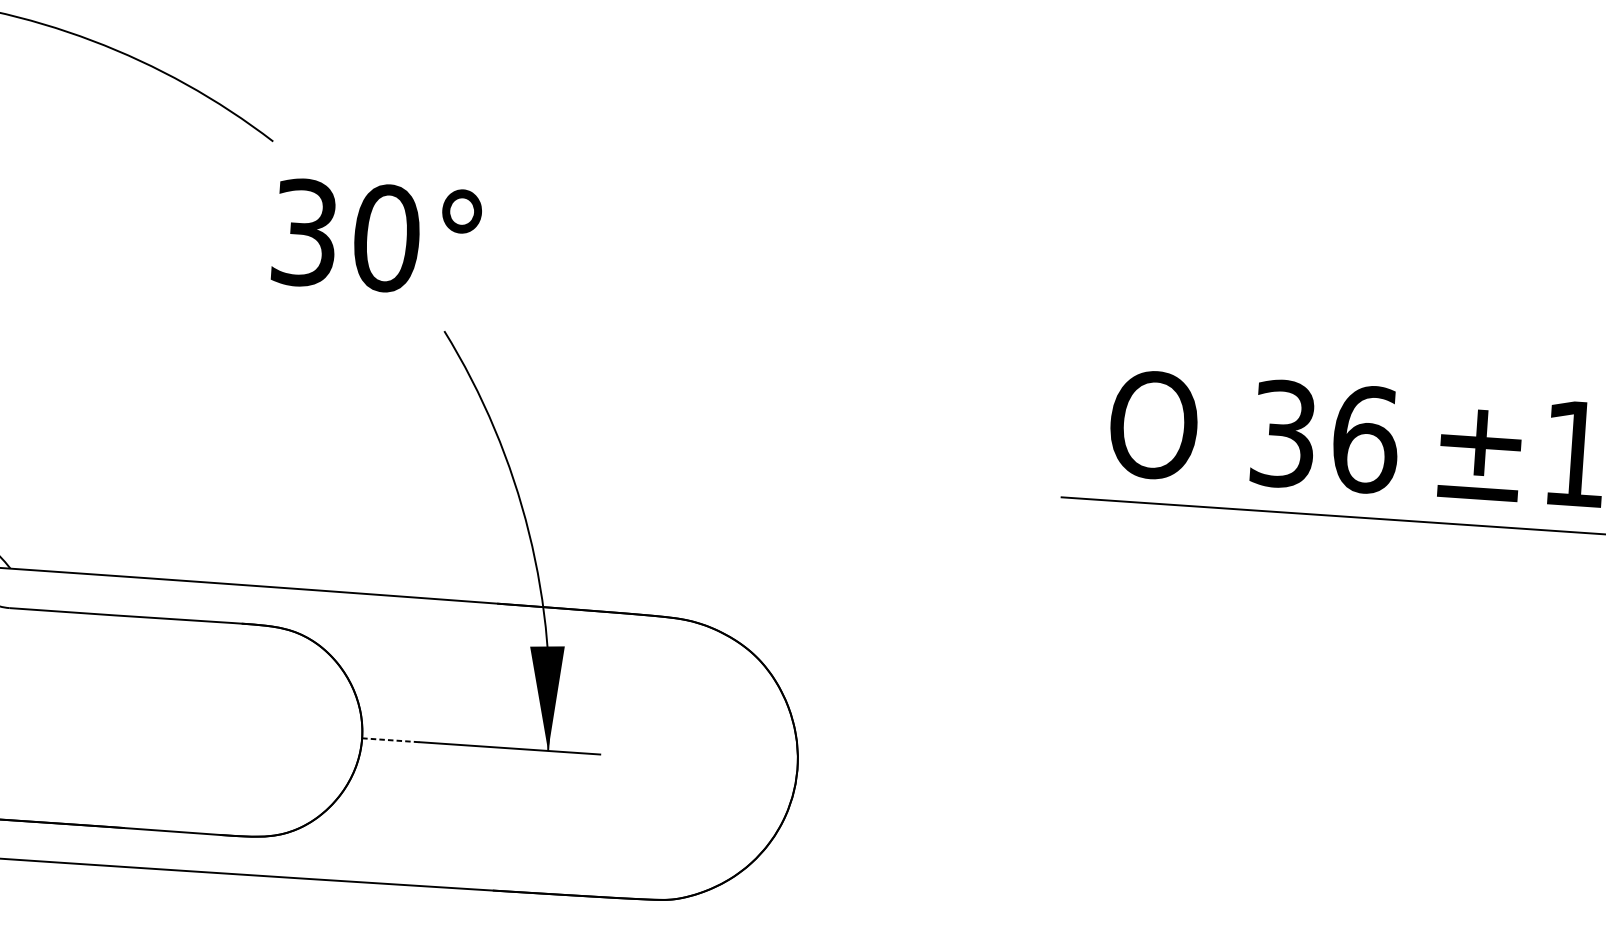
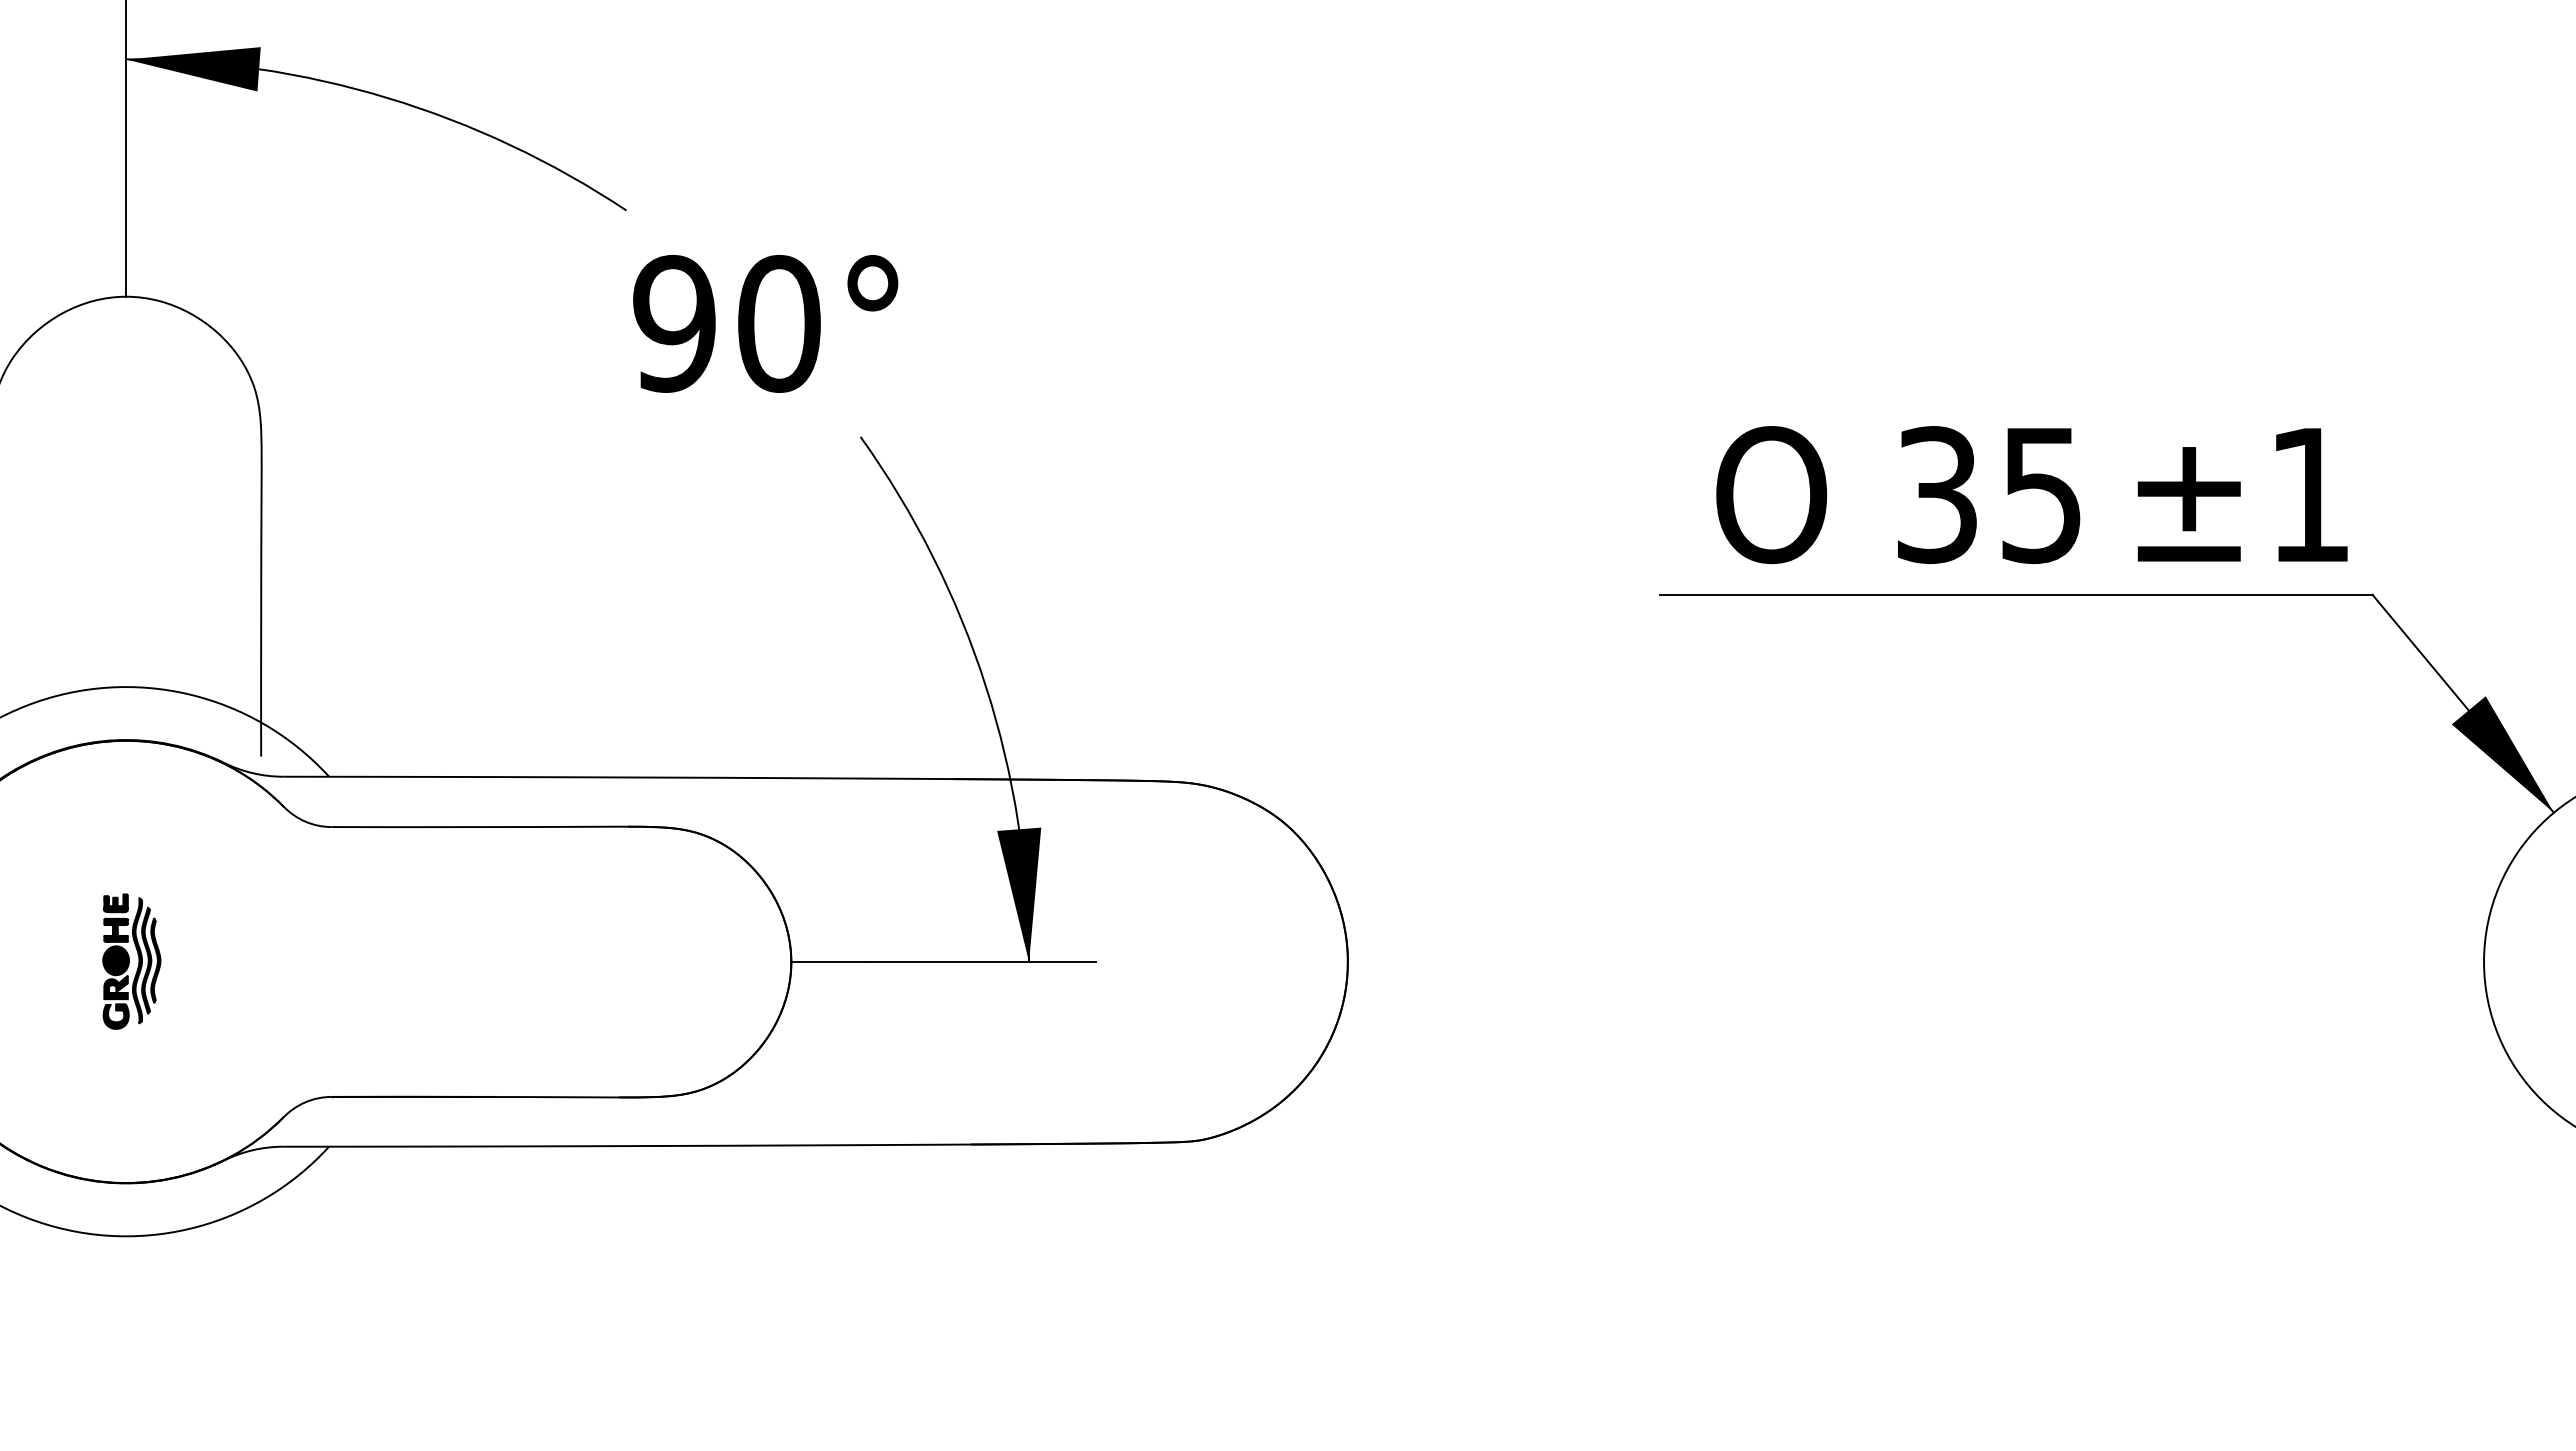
text: (304, 232) -> (674, 323), 30° -> 90°
text: (1365, 439) -> (2042, 495), 36 -> 35
line: (391, 740) -> (828, 962), dashed -> solid

